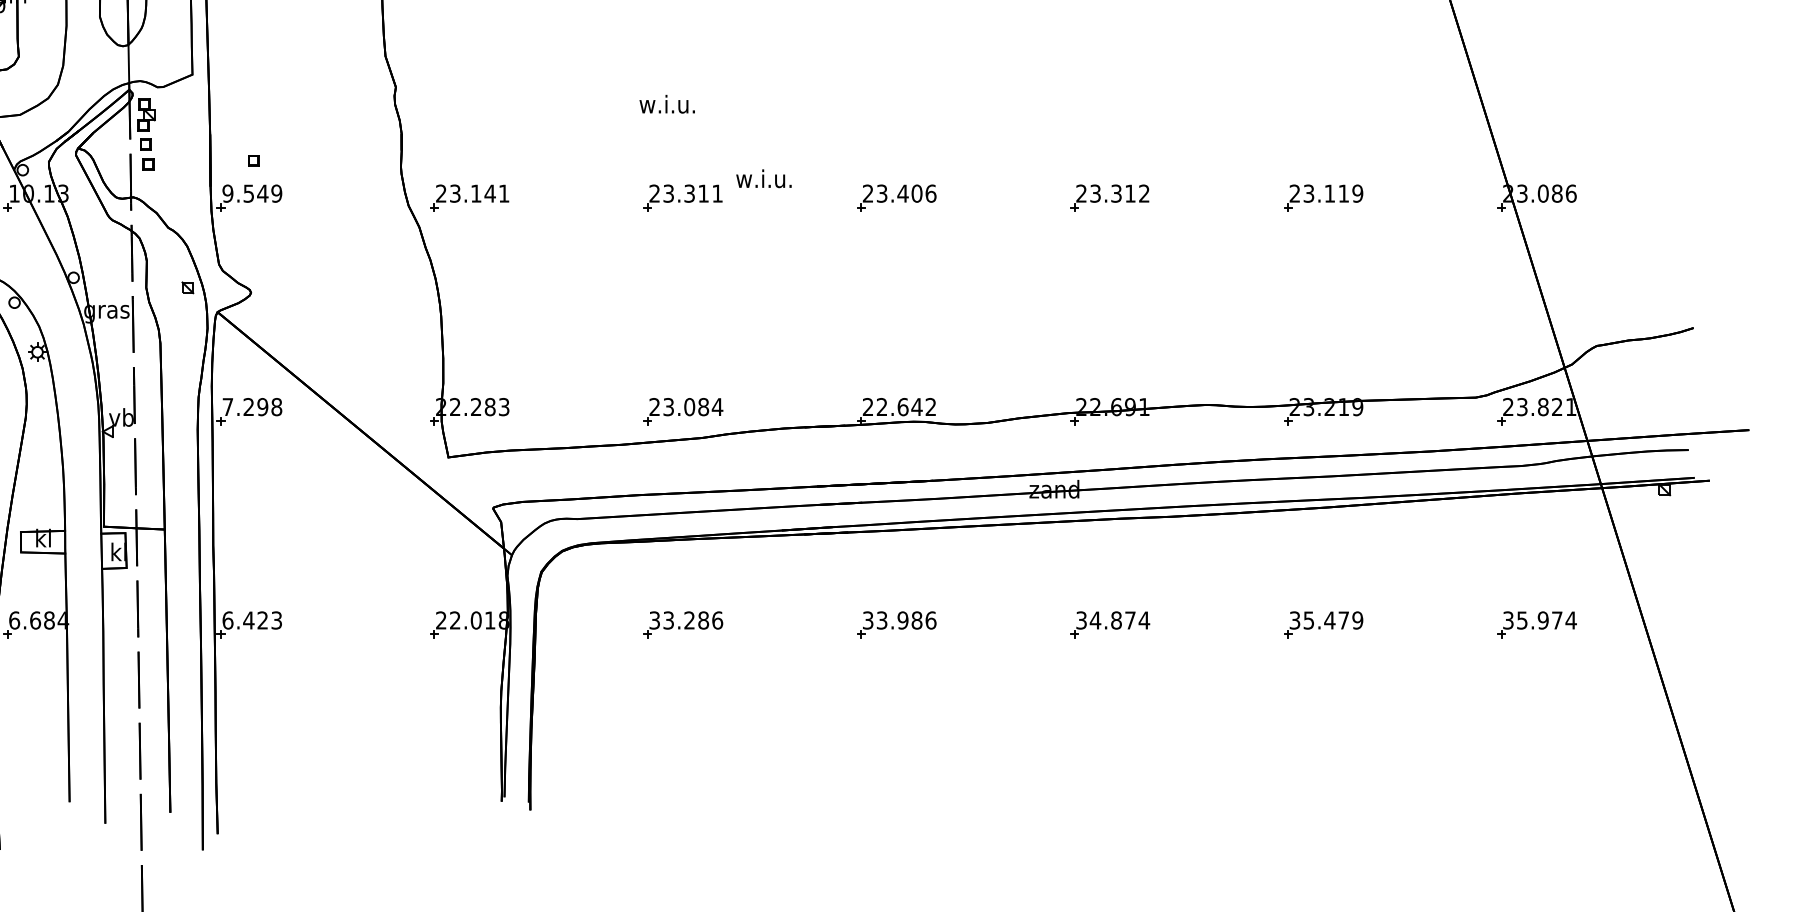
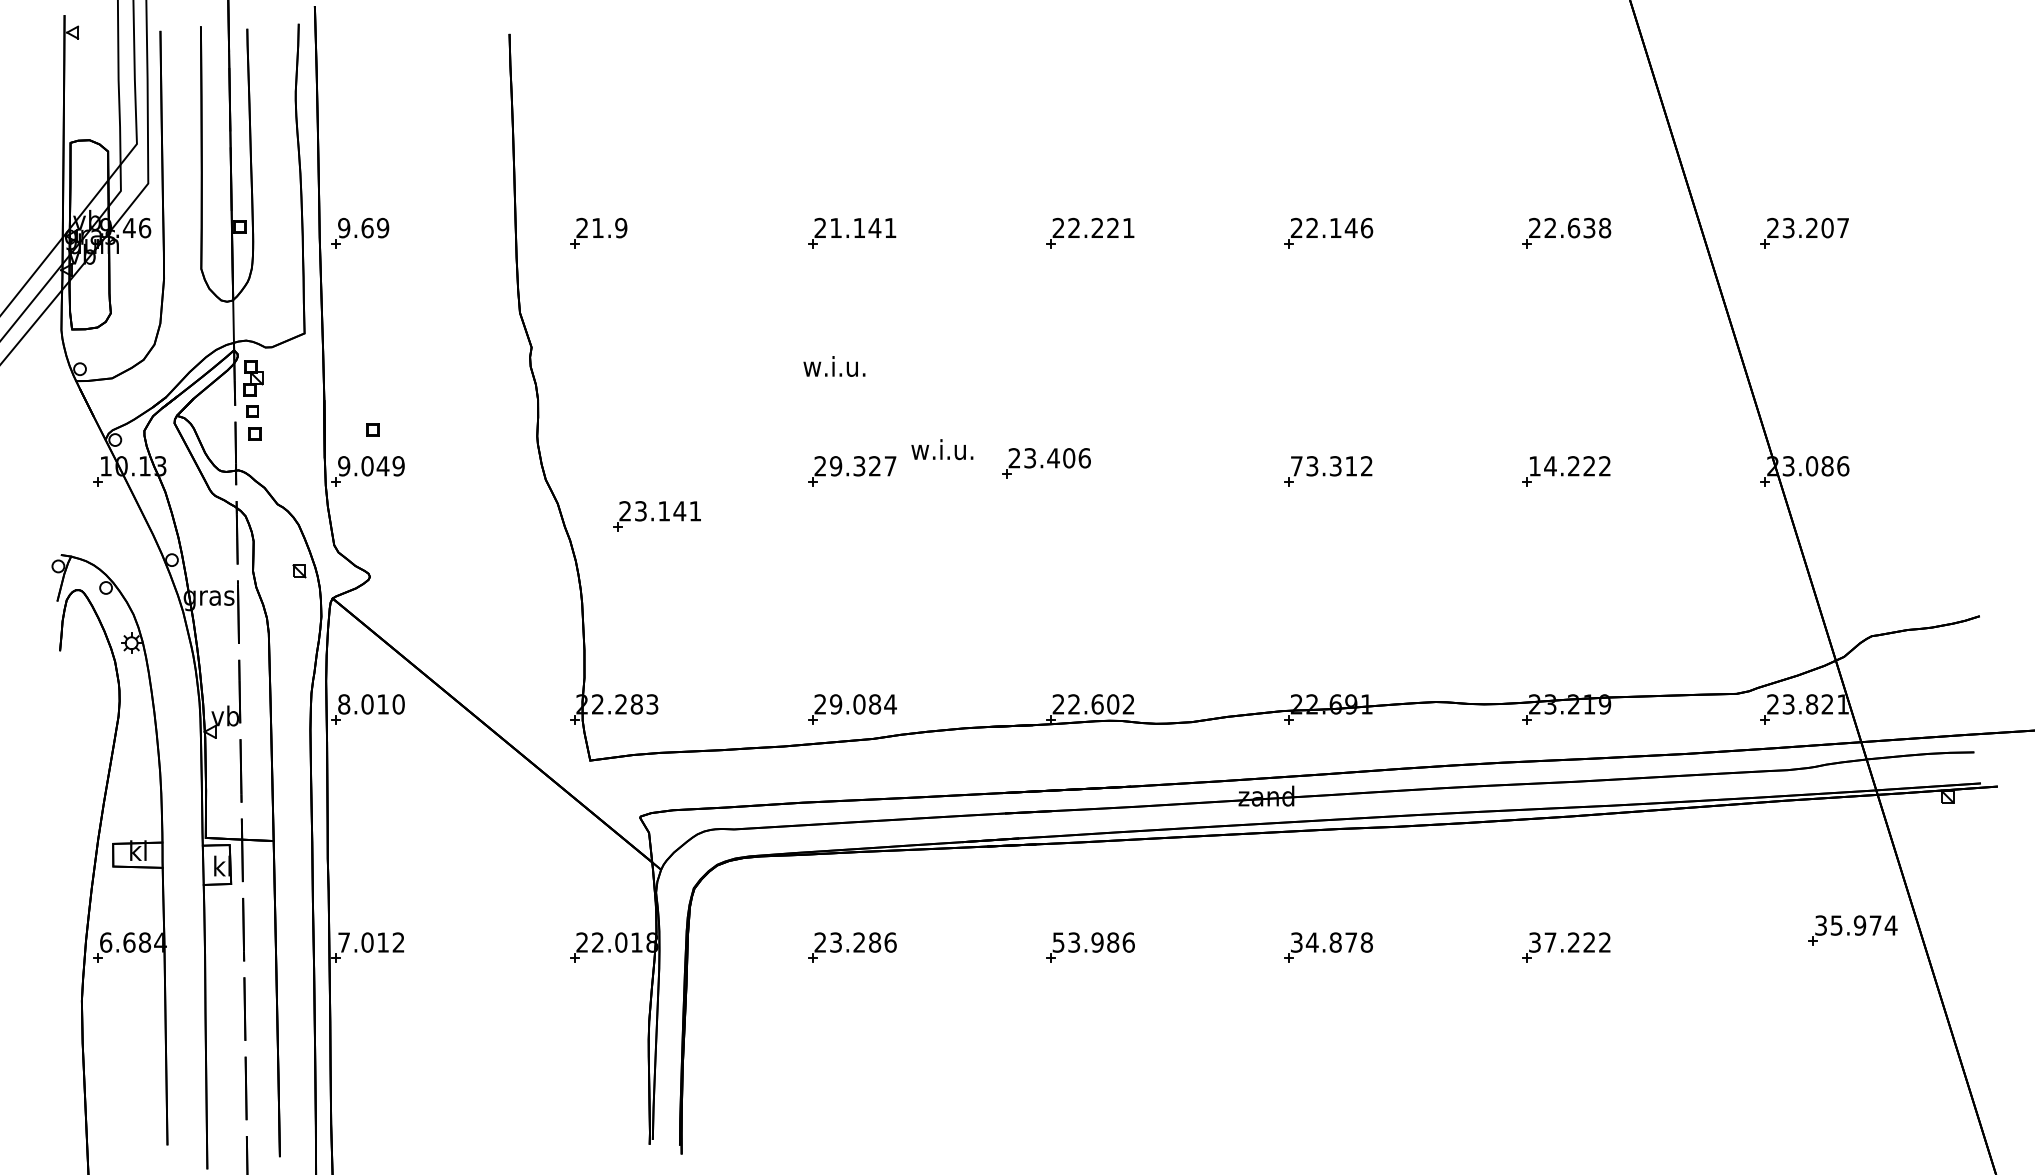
text: (248, 193) -> (367, 466), 9.549 -> 9.049
text: (693, 193) -> (863, 466), 23.311 -> 29.327
text: (1081, 193) -> (1296, 466), 23.312 -> 73.312
text: (1326, 193) -> (1570, 466), 23.119 -> 14.222
part: (469, 198) -> (656, 516), moved
part: (896, 198) -> (1046, 463), moved
text: (252, 407) -> (371, 704), 7.298 -> 8.010
text: (669, 407) -> (836, 704), 23.084 -> 29.084
text: (916, 407) -> (1112, 704), 22.642 -> 22.602
text: (868, 619) -> (1058, 941), 33.986 -> 53.986
text: (252, 620) -> (371, 942), 6.423 -> 7.012
text: (654, 620) -> (820, 942), 33.286 -> 23.286
text: (1144, 620) -> (1366, 942), 34.874 -> 34.878
text: (1333, 620) -> (1577, 942), 35.479 -> 37.222
part: (1536, 624) -> (1852, 930), moved

